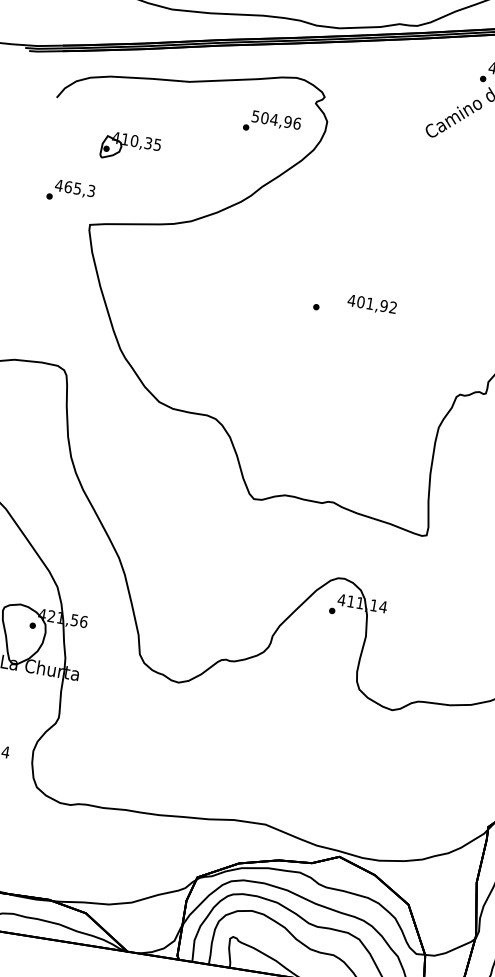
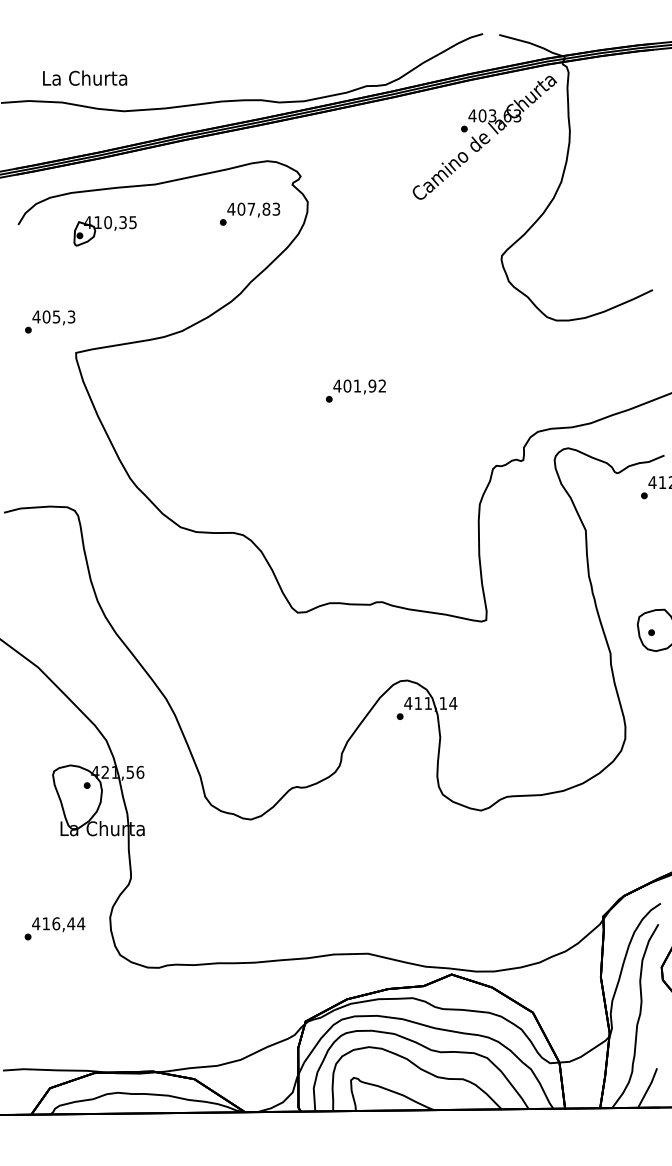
text: (276, 119) -> (253, 208), 504,96 -> 407,83
part: (129, 148) -> (104, 231), moved
text: (68, 186) -> (46, 316), 465,3 -> 405,3
text: (372, 304) -> (359, 386), moved

